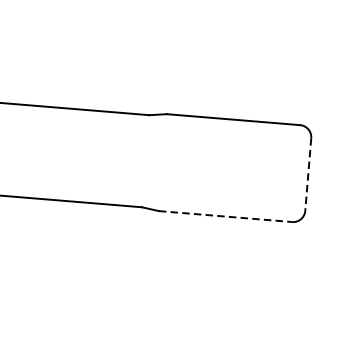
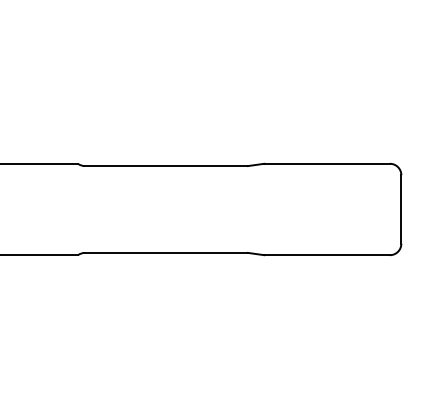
line: (308, 174) -> (401, 209), dashed -> solid
line: (225, 216) -> (327, 255), dashed -> solid

